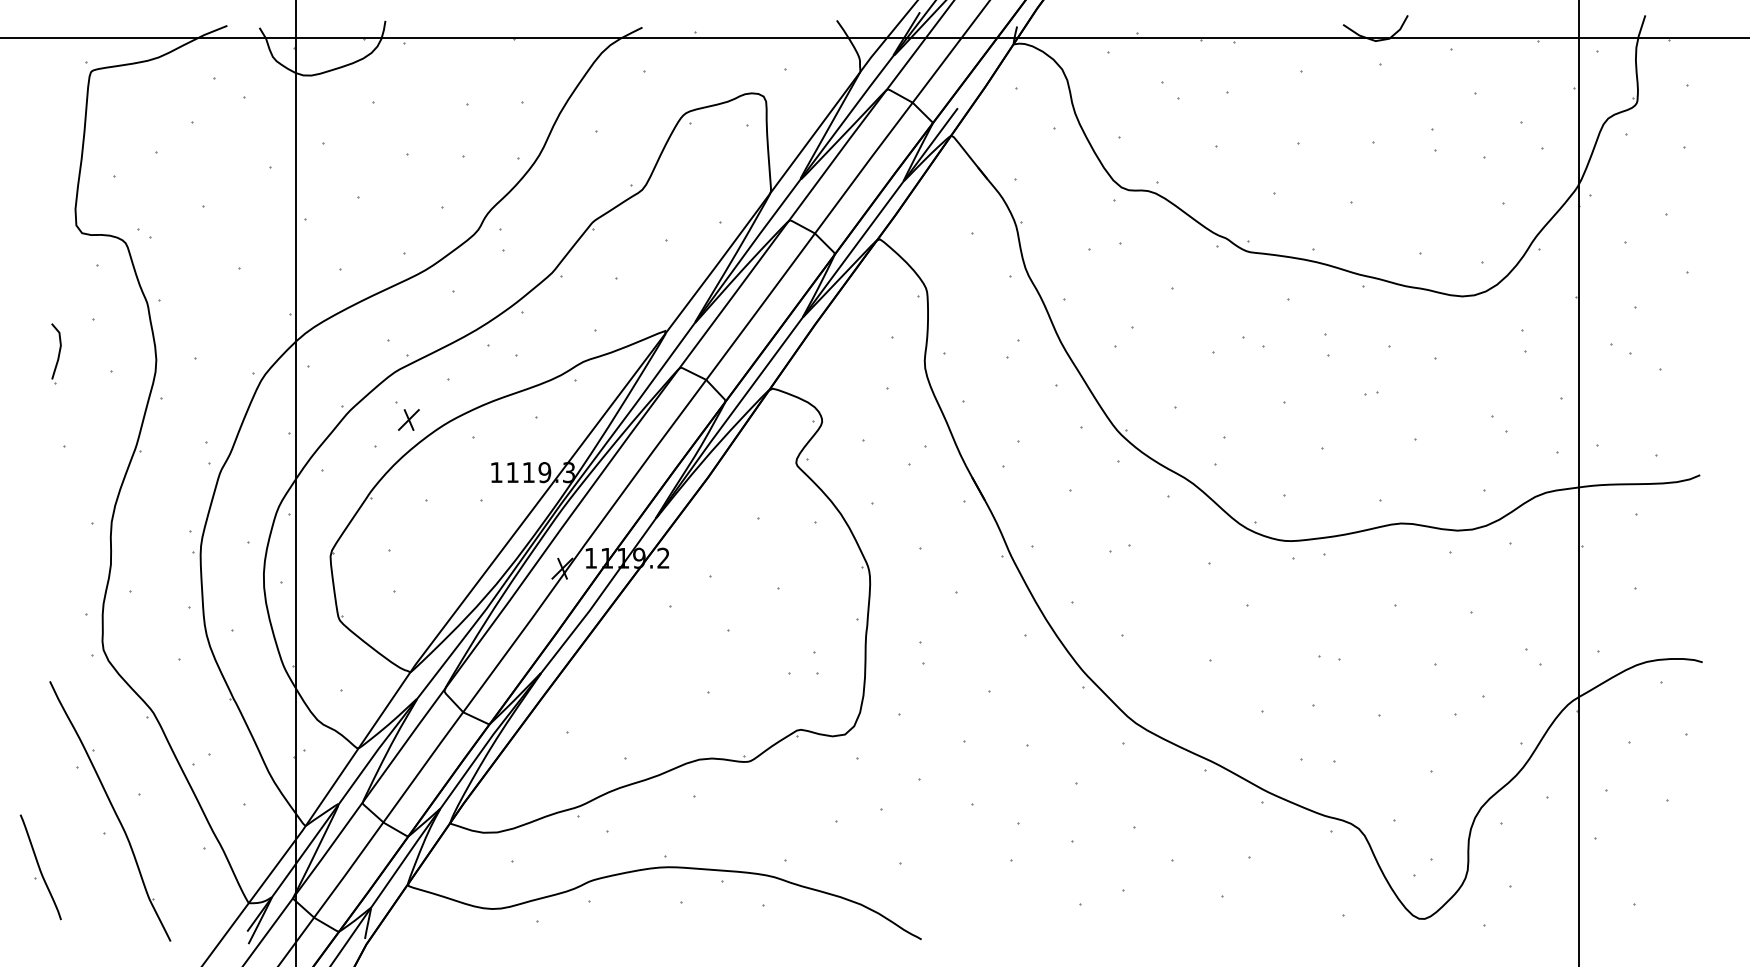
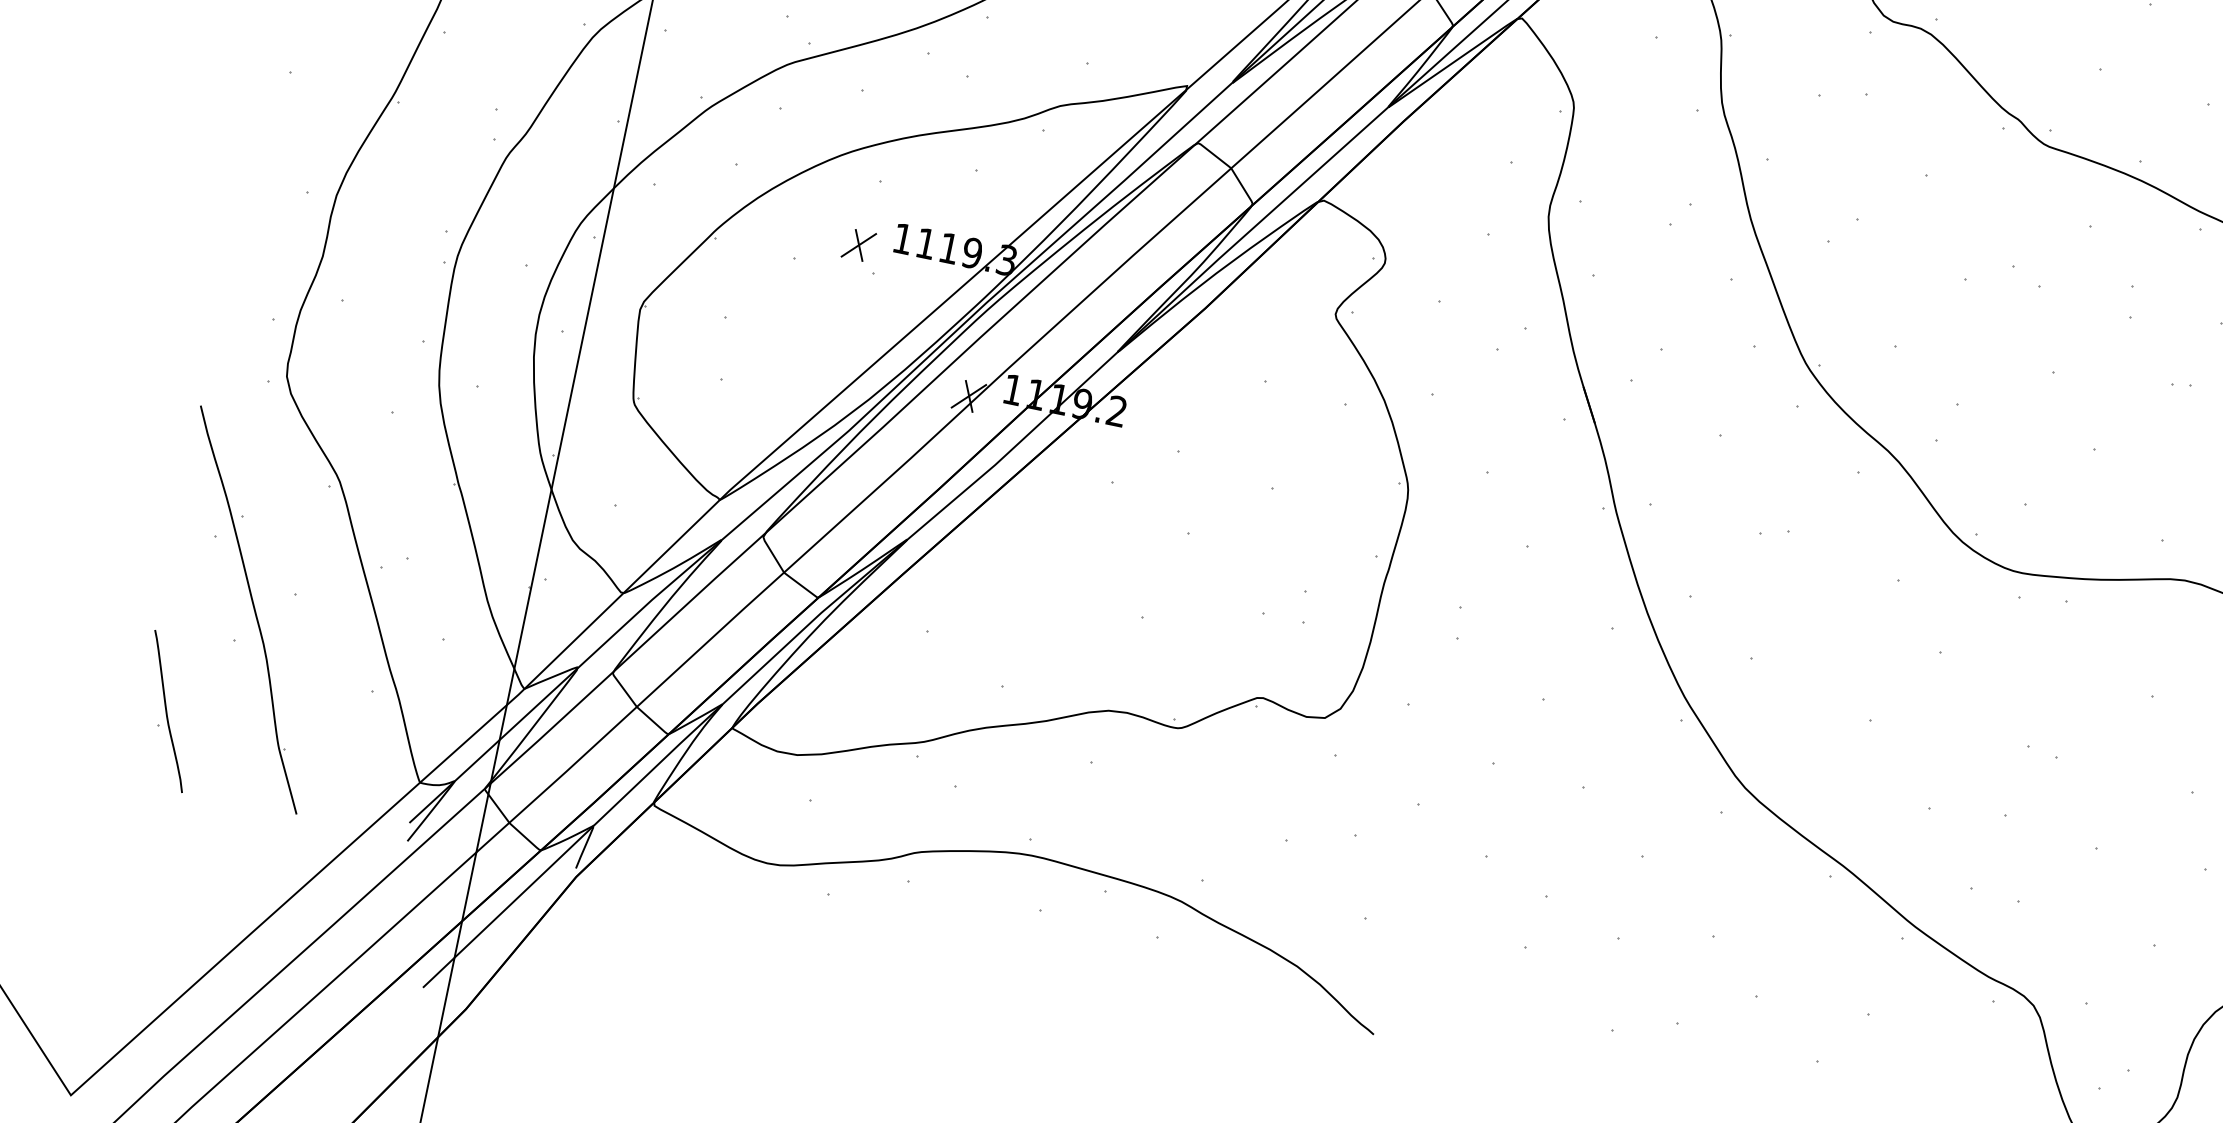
part: (408, 419) -> (858, 244), moved
part: (40, 867) -> (168, 711), moved

